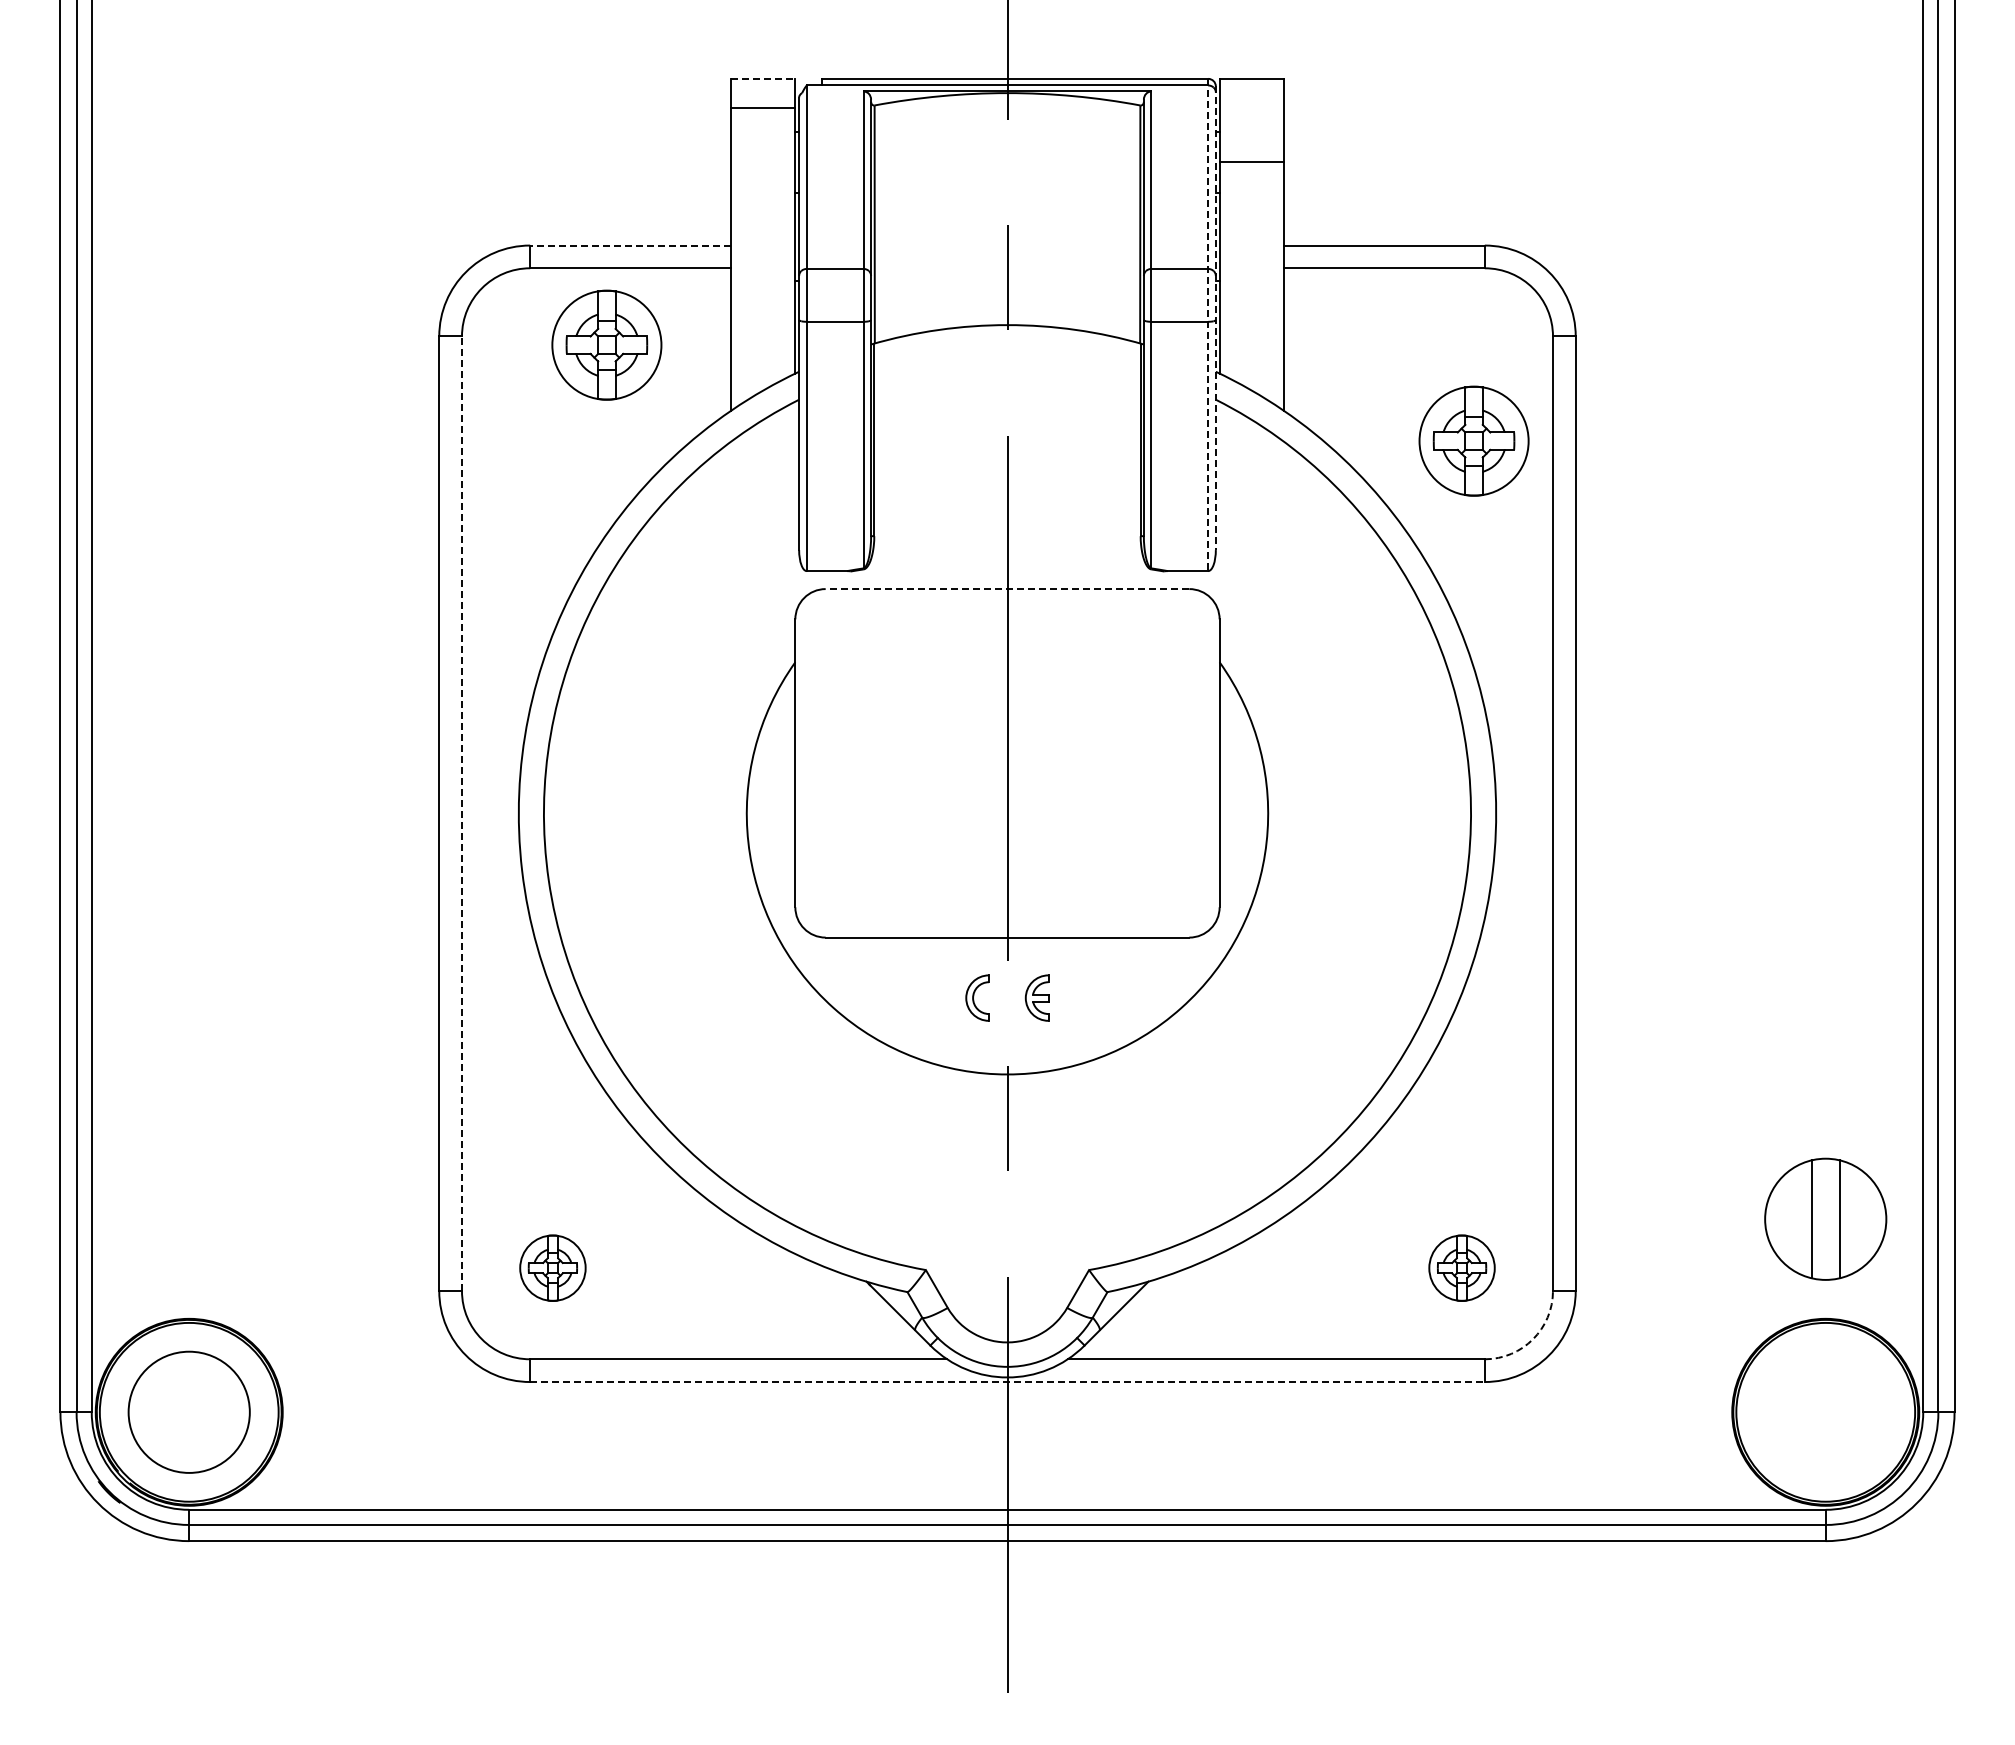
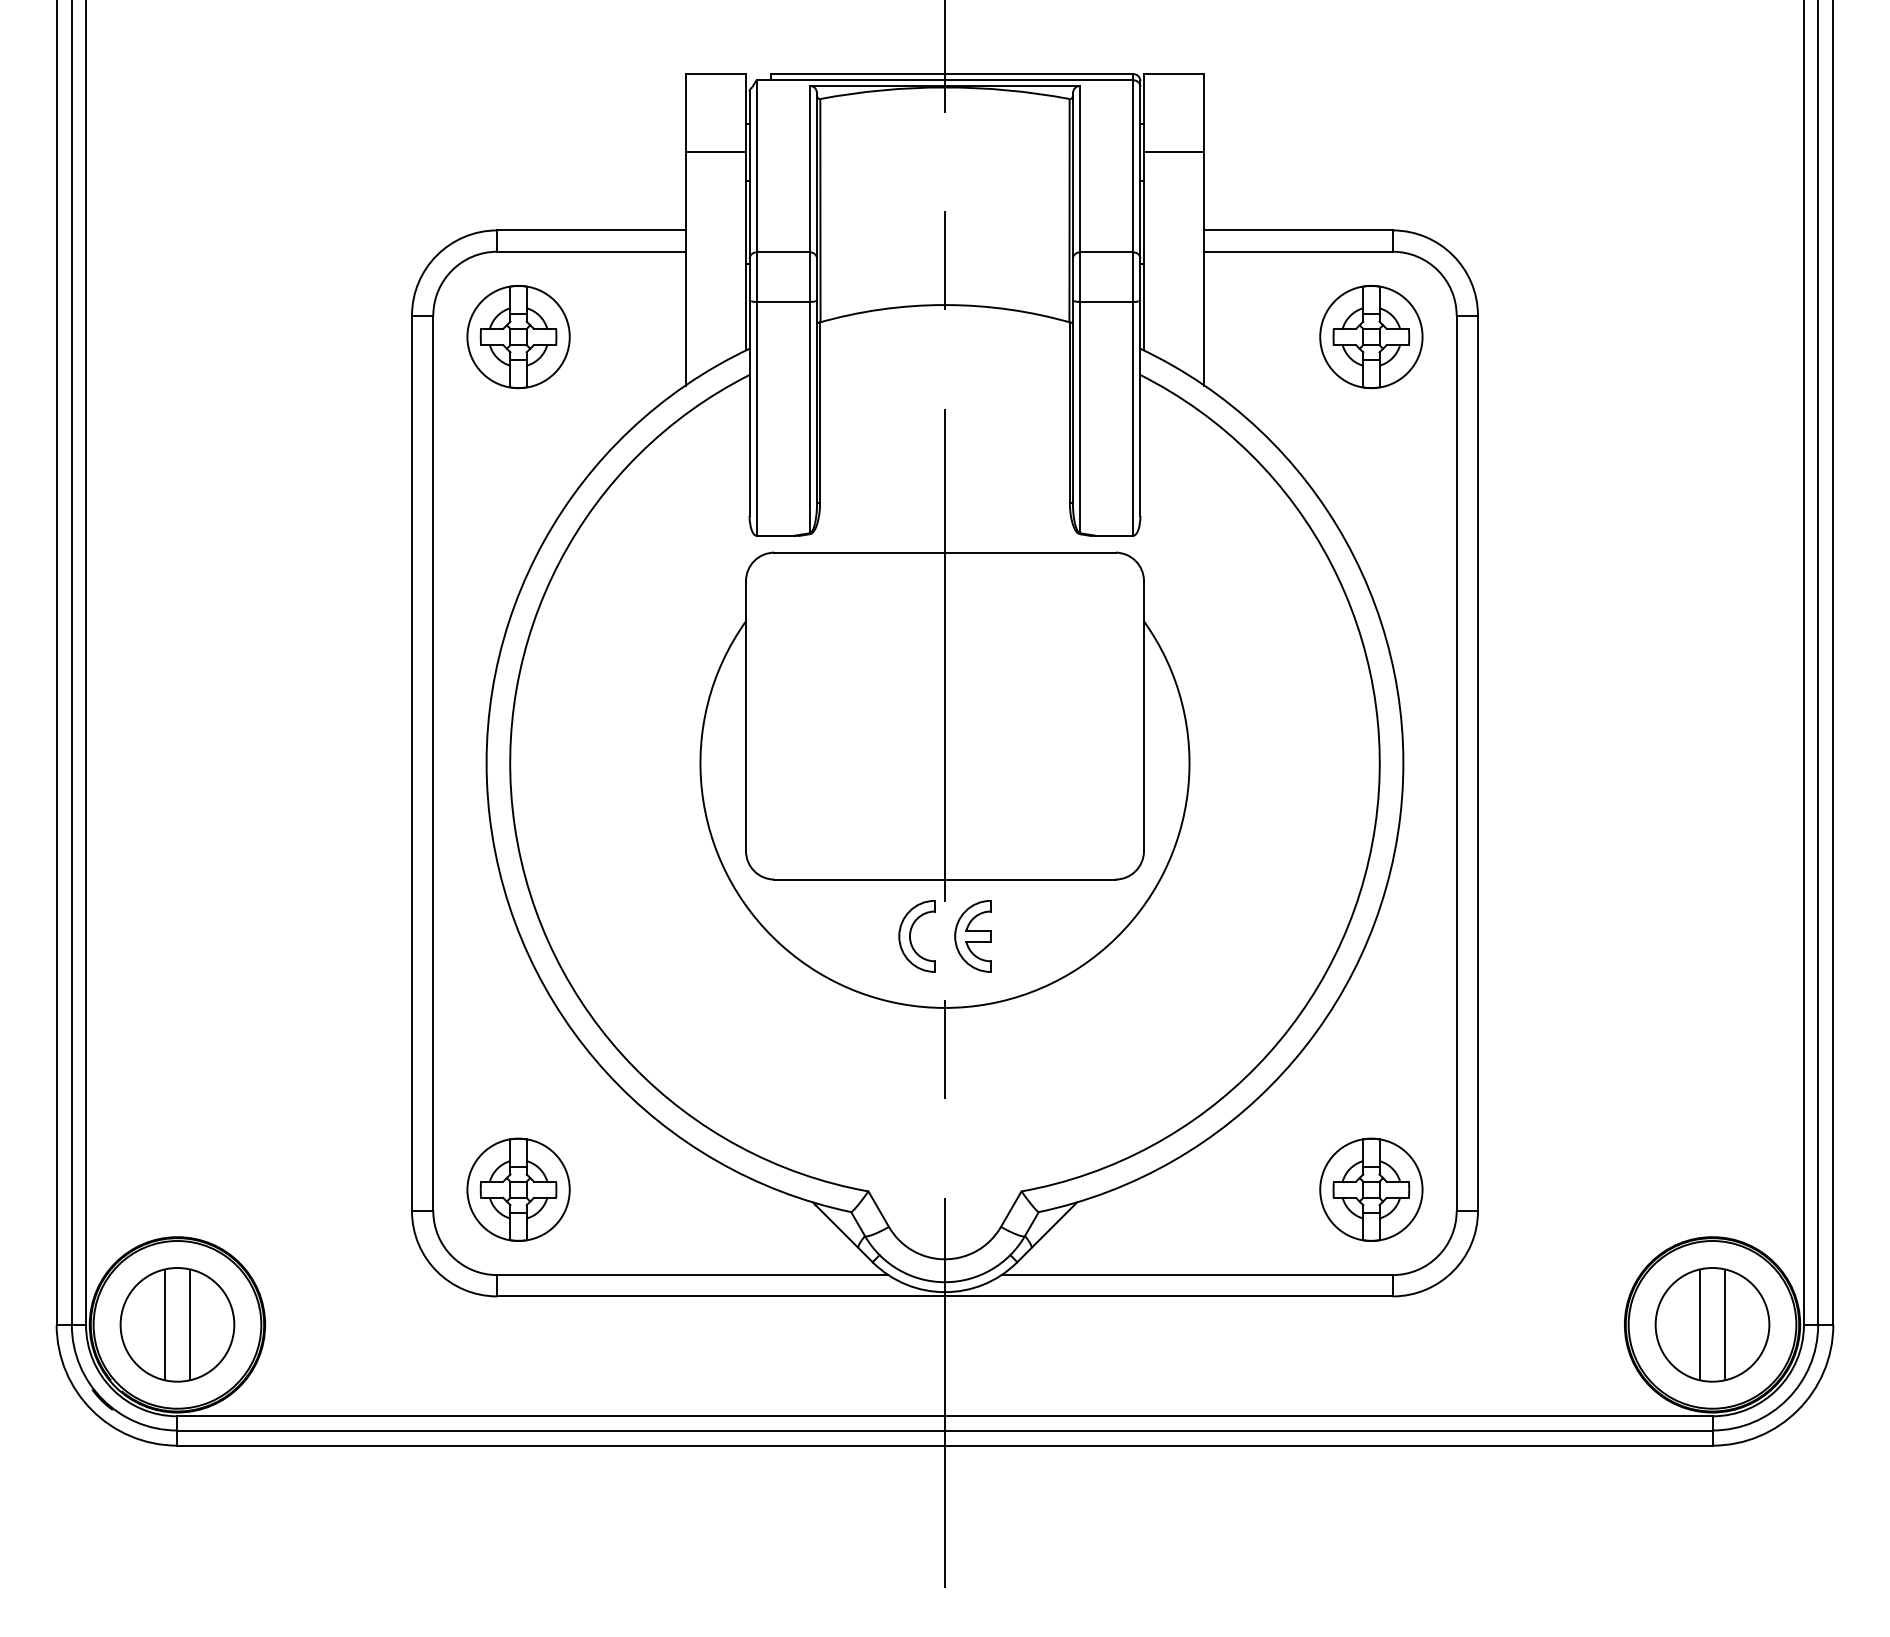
line: (763, 78) -> (716, 73), dashed -> solid
line: (762, 108) -> (715, 152), moved
line: (630, 245) -> (591, 230), dashed -> solid
line: (1215, 318) -> (1140, 298), dashed -> solid
line: (1208, 325) -> (1133, 305), dashed -> solid
part: (606, 344) -> (518, 336), moved
part: (1473, 440) -> (1370, 336), moved
line: (1007, 589) -> (945, 553), dashed -> solid
line: (461, 813) -> (432, 763), dashed -> solid
part: (977, 997) -> (916, 935), size x1.67
part: (1036, 997) -> (972, 935), size x1.67
part: (1825, 1218) -> (1712, 1324), moved
part: (552, 1267) -> (518, 1189), size x1.67
part: (1461, 1267) -> (1370, 1189), size x1.67
arc: (1533, 1339) -> (1438, 1256), dashed -> solid
line: (1007, 1382) -> (945, 1296), dashed -> solid
line: (175, 1412) -> (164, 1325), added
line: (203, 1412) -> (190, 1325), added

